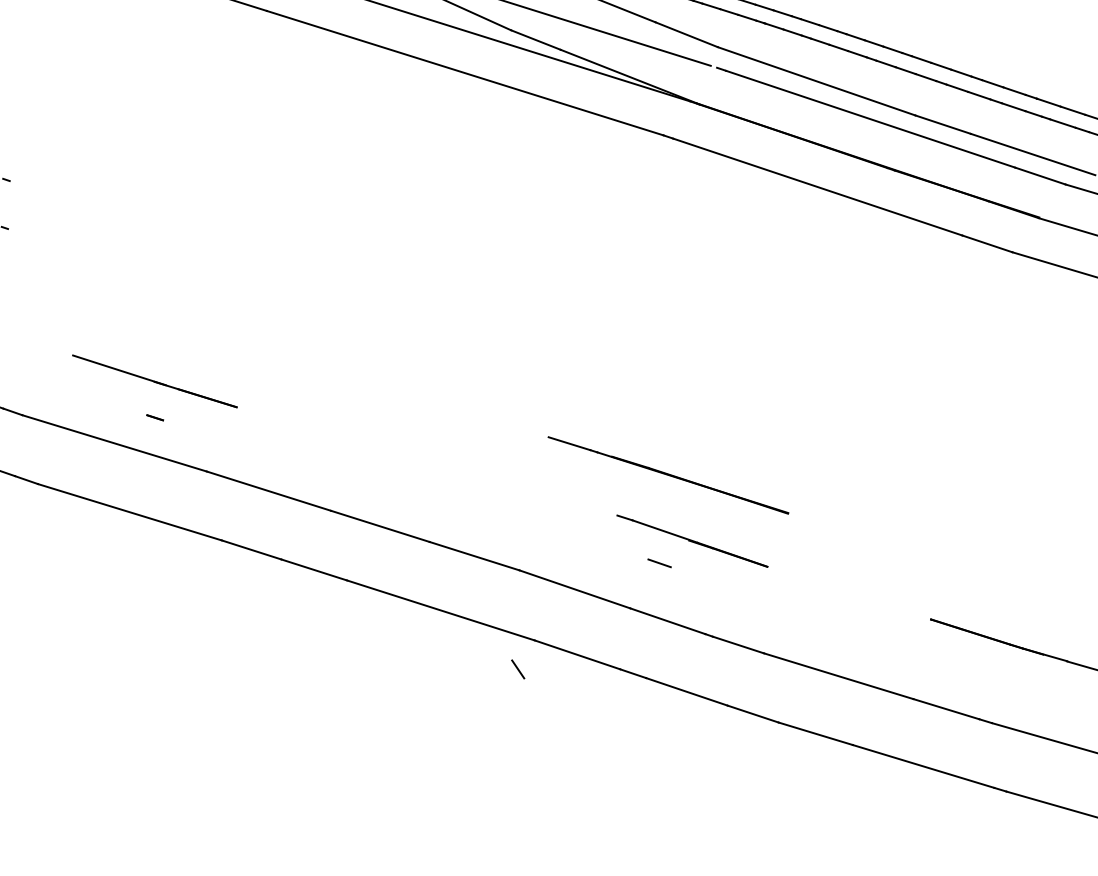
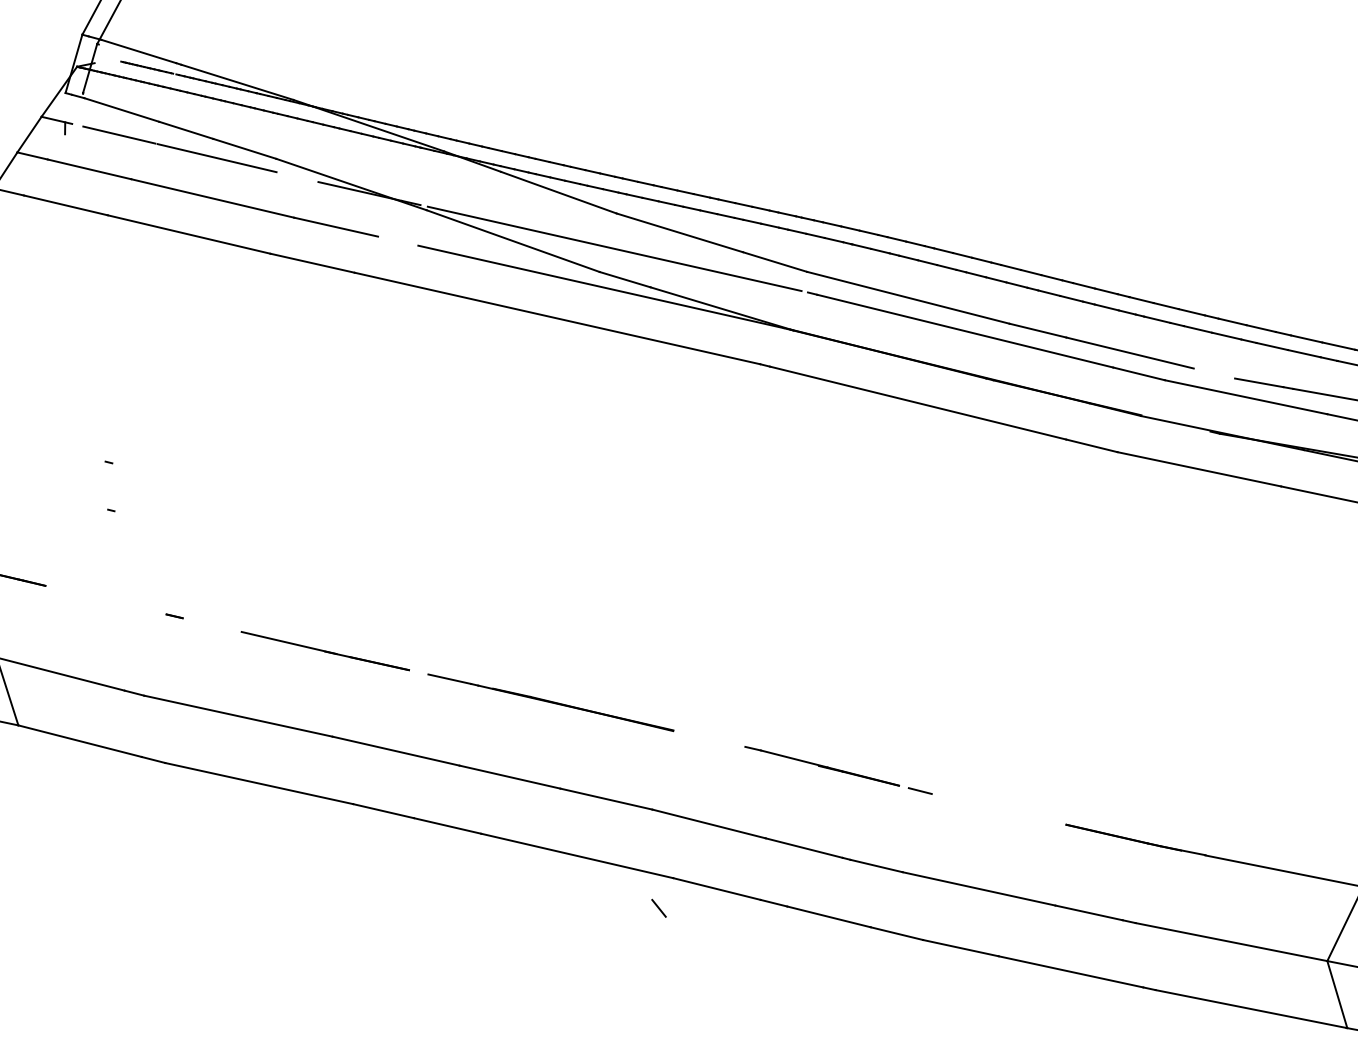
line: (153, 381) -> (324, 651), moved
line: (155, 417) -> (174, 616), moved
line: (668, 475) -> (550, 702), moved
line: (658, 562) -> (919, 790), moved

